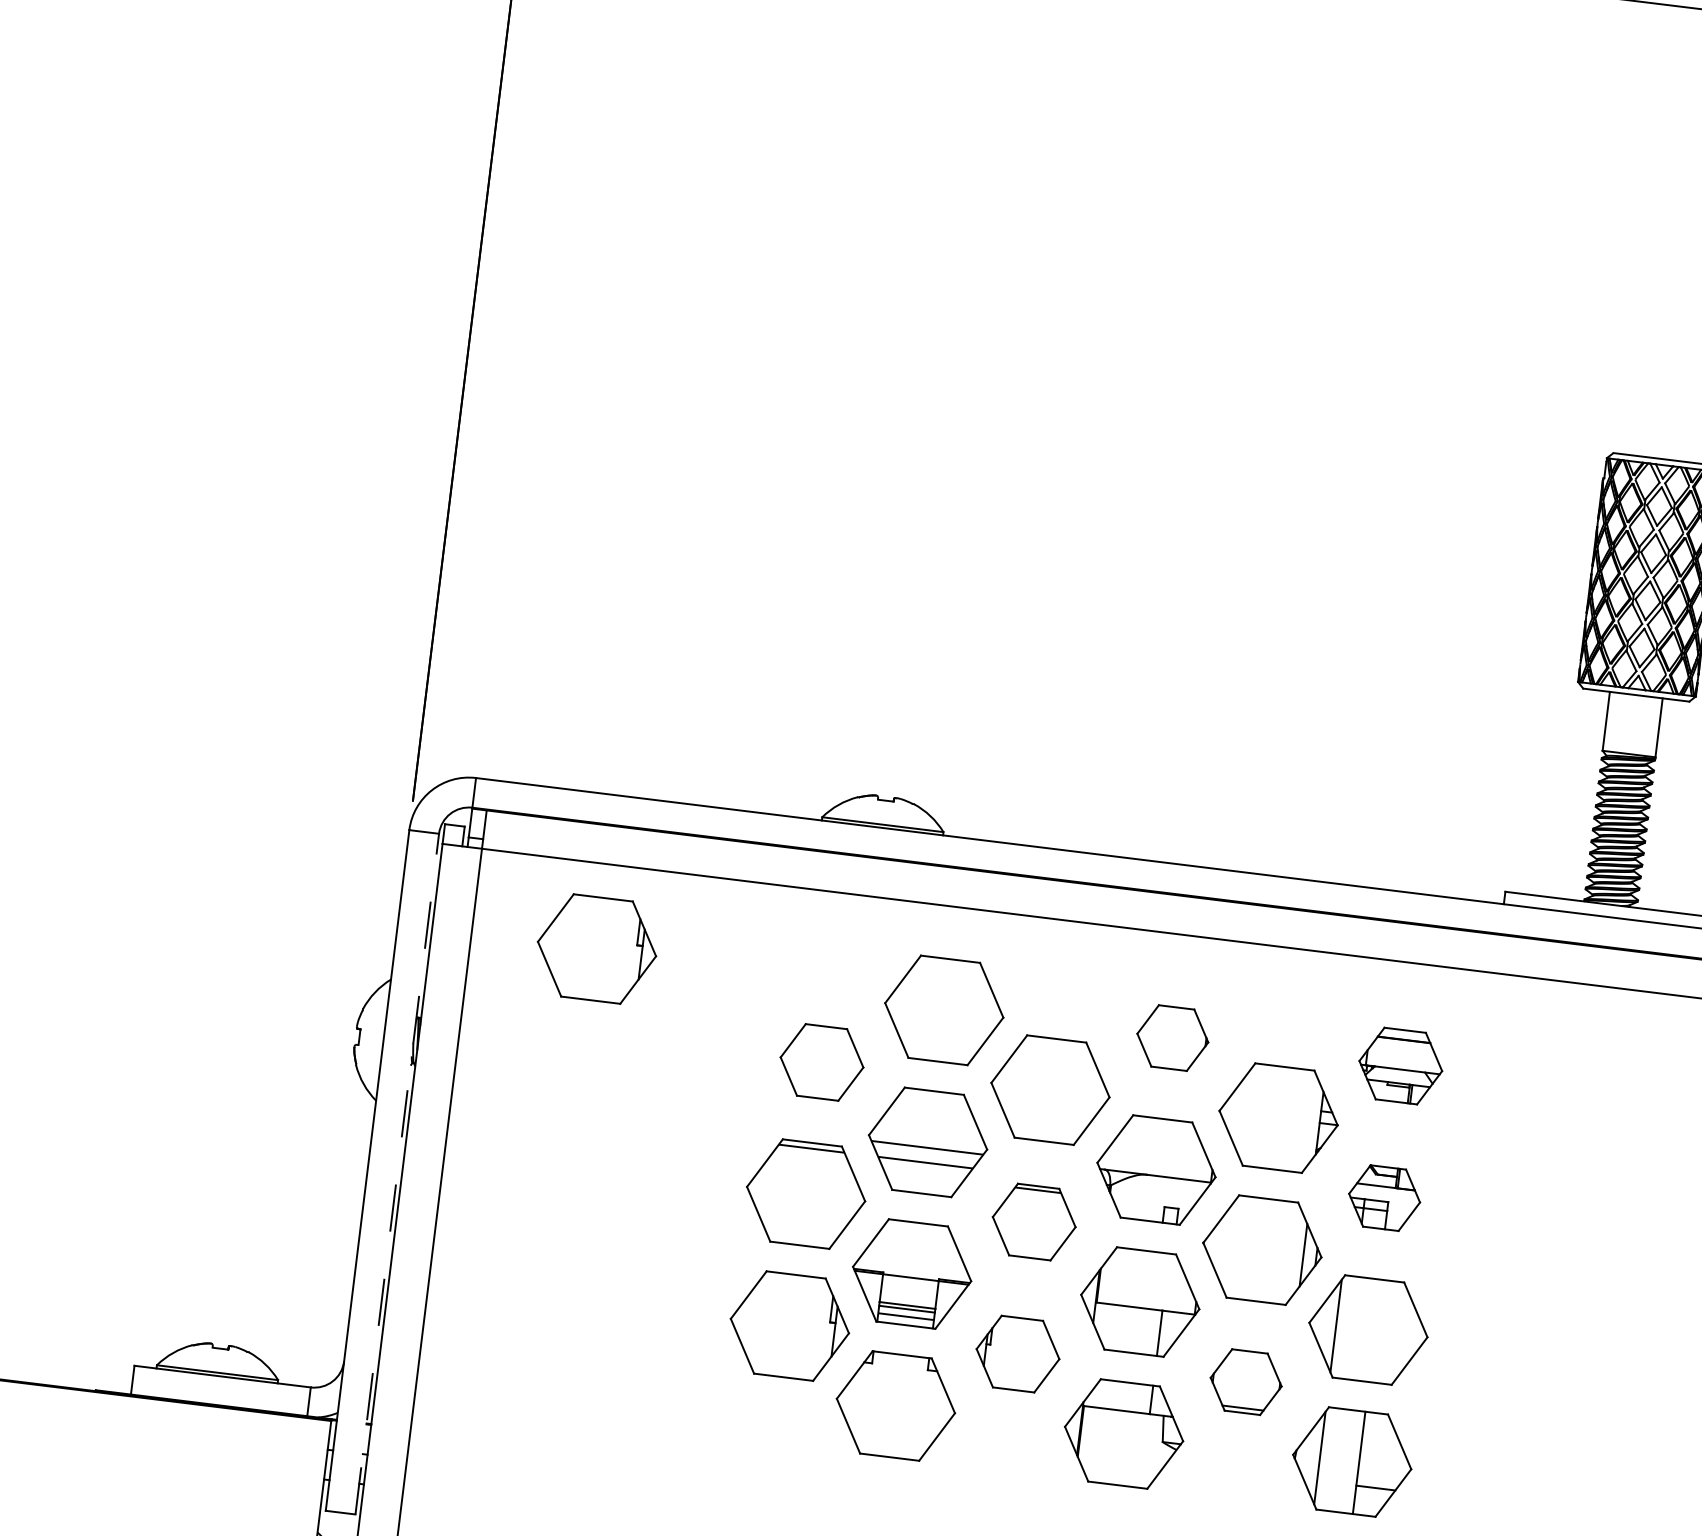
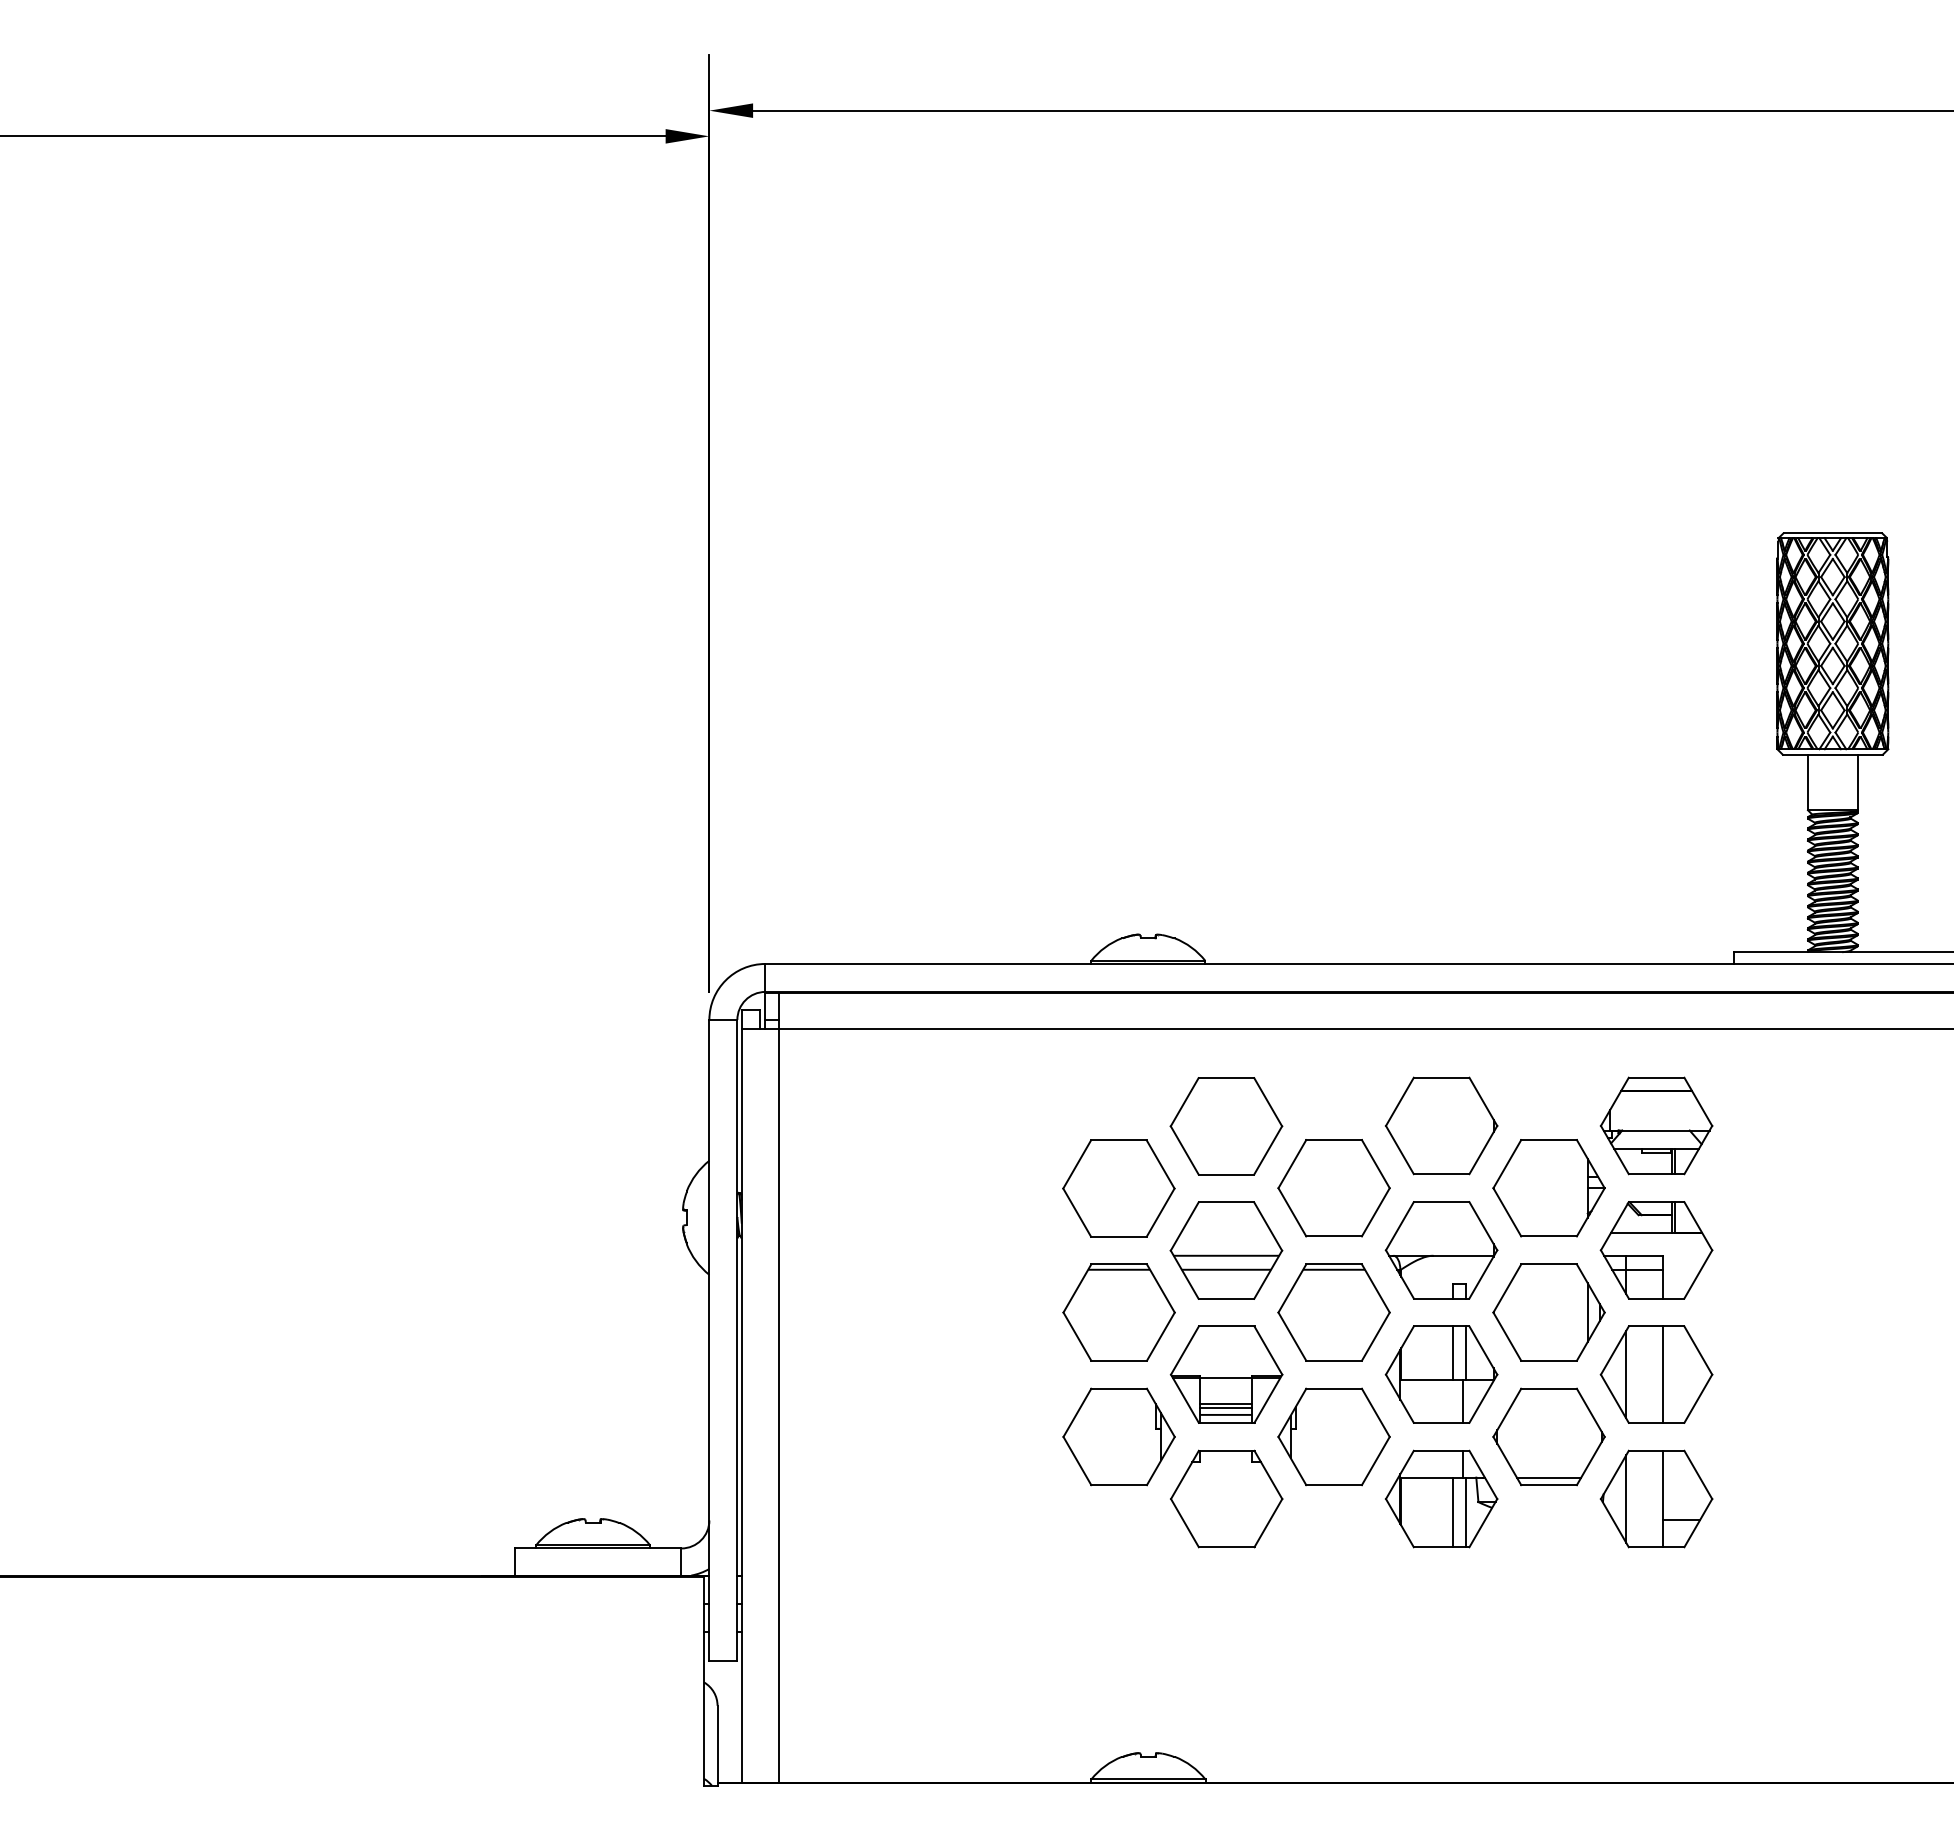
part: (596, 948) -> (896, 1108), removed
part: (1172, 1037) -> (1441, 1125), size x1.67
part: (821, 1062) -> (1118, 1188), size x1.43
part: (1400, 1065) -> (1656, 1125), size x1.43
line: (397, 1174) -> (737, 1340), dashed -> solid
part: (1384, 1198) -> (1656, 1250), size x1.67
part: (1033, 1221) -> (1333, 1312), size x1.43
line: (1155, 1281) -> (1453, 1353), added
line: (1169, 1282) -> (1466, 1353), added
line: (1375, 1330) -> (1663, 1374), added
part: (1017, 1353) -> (1333, 1436), size x1.43
part: (1245, 1381) -> (1548, 1436), size x1.67
line: (1134, 1449) -> (1453, 1512), added
line: (1148, 1451) -> (1466, 1512), added

